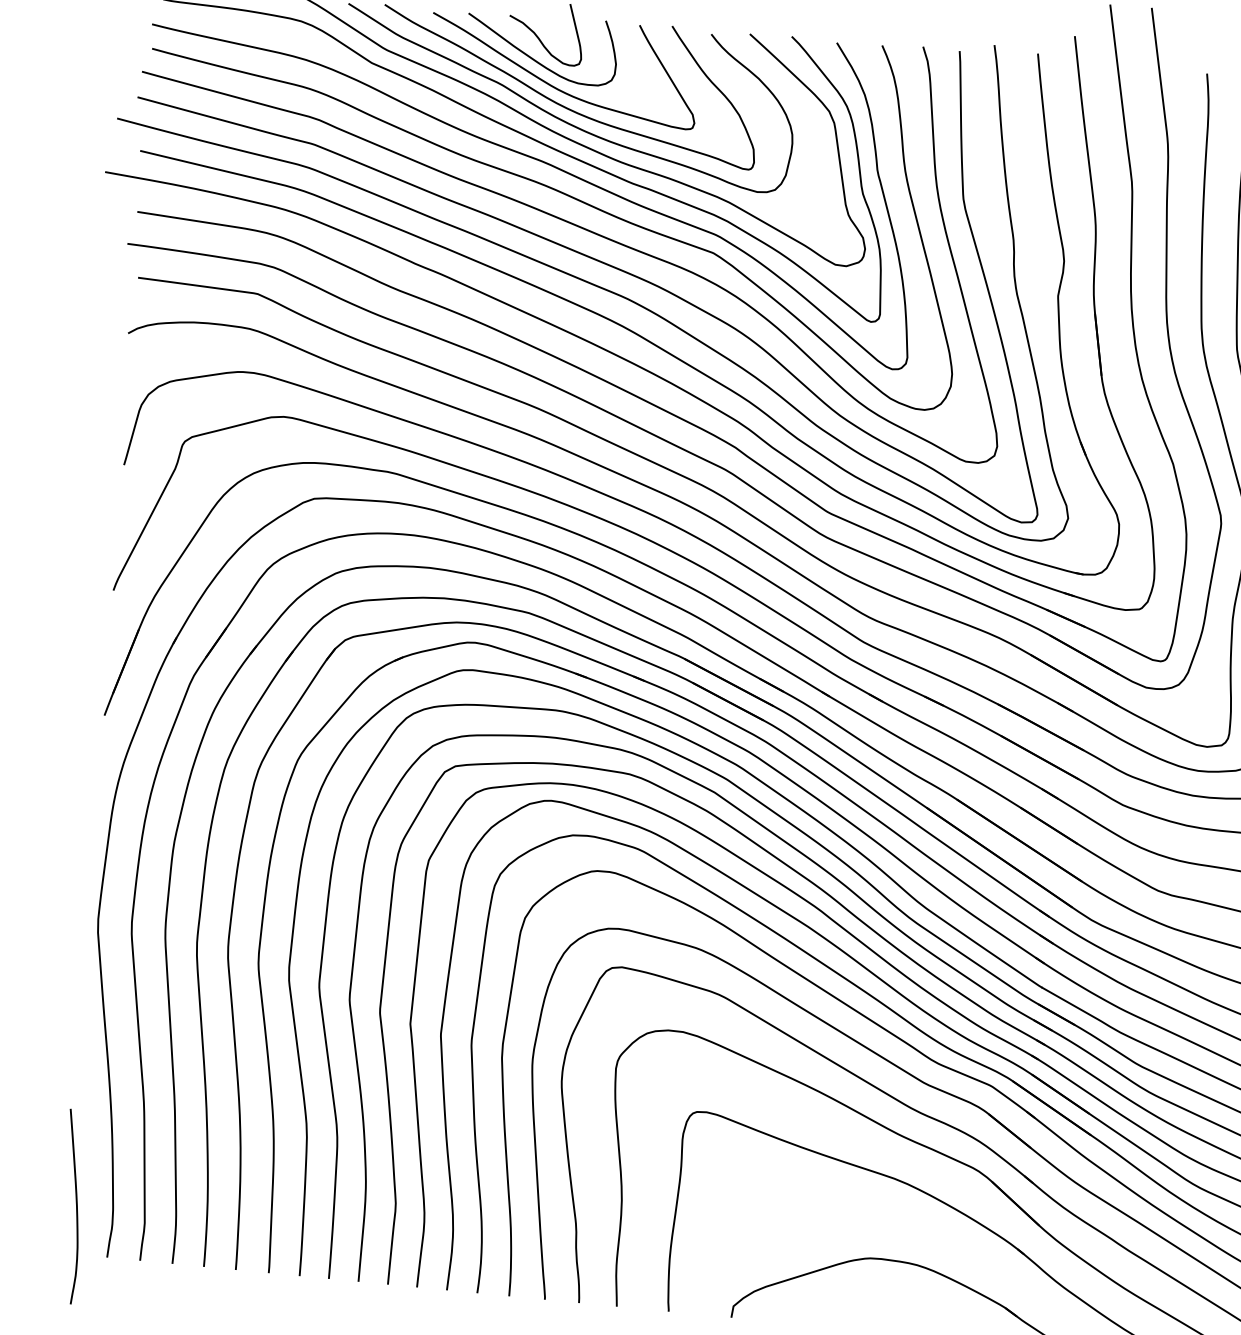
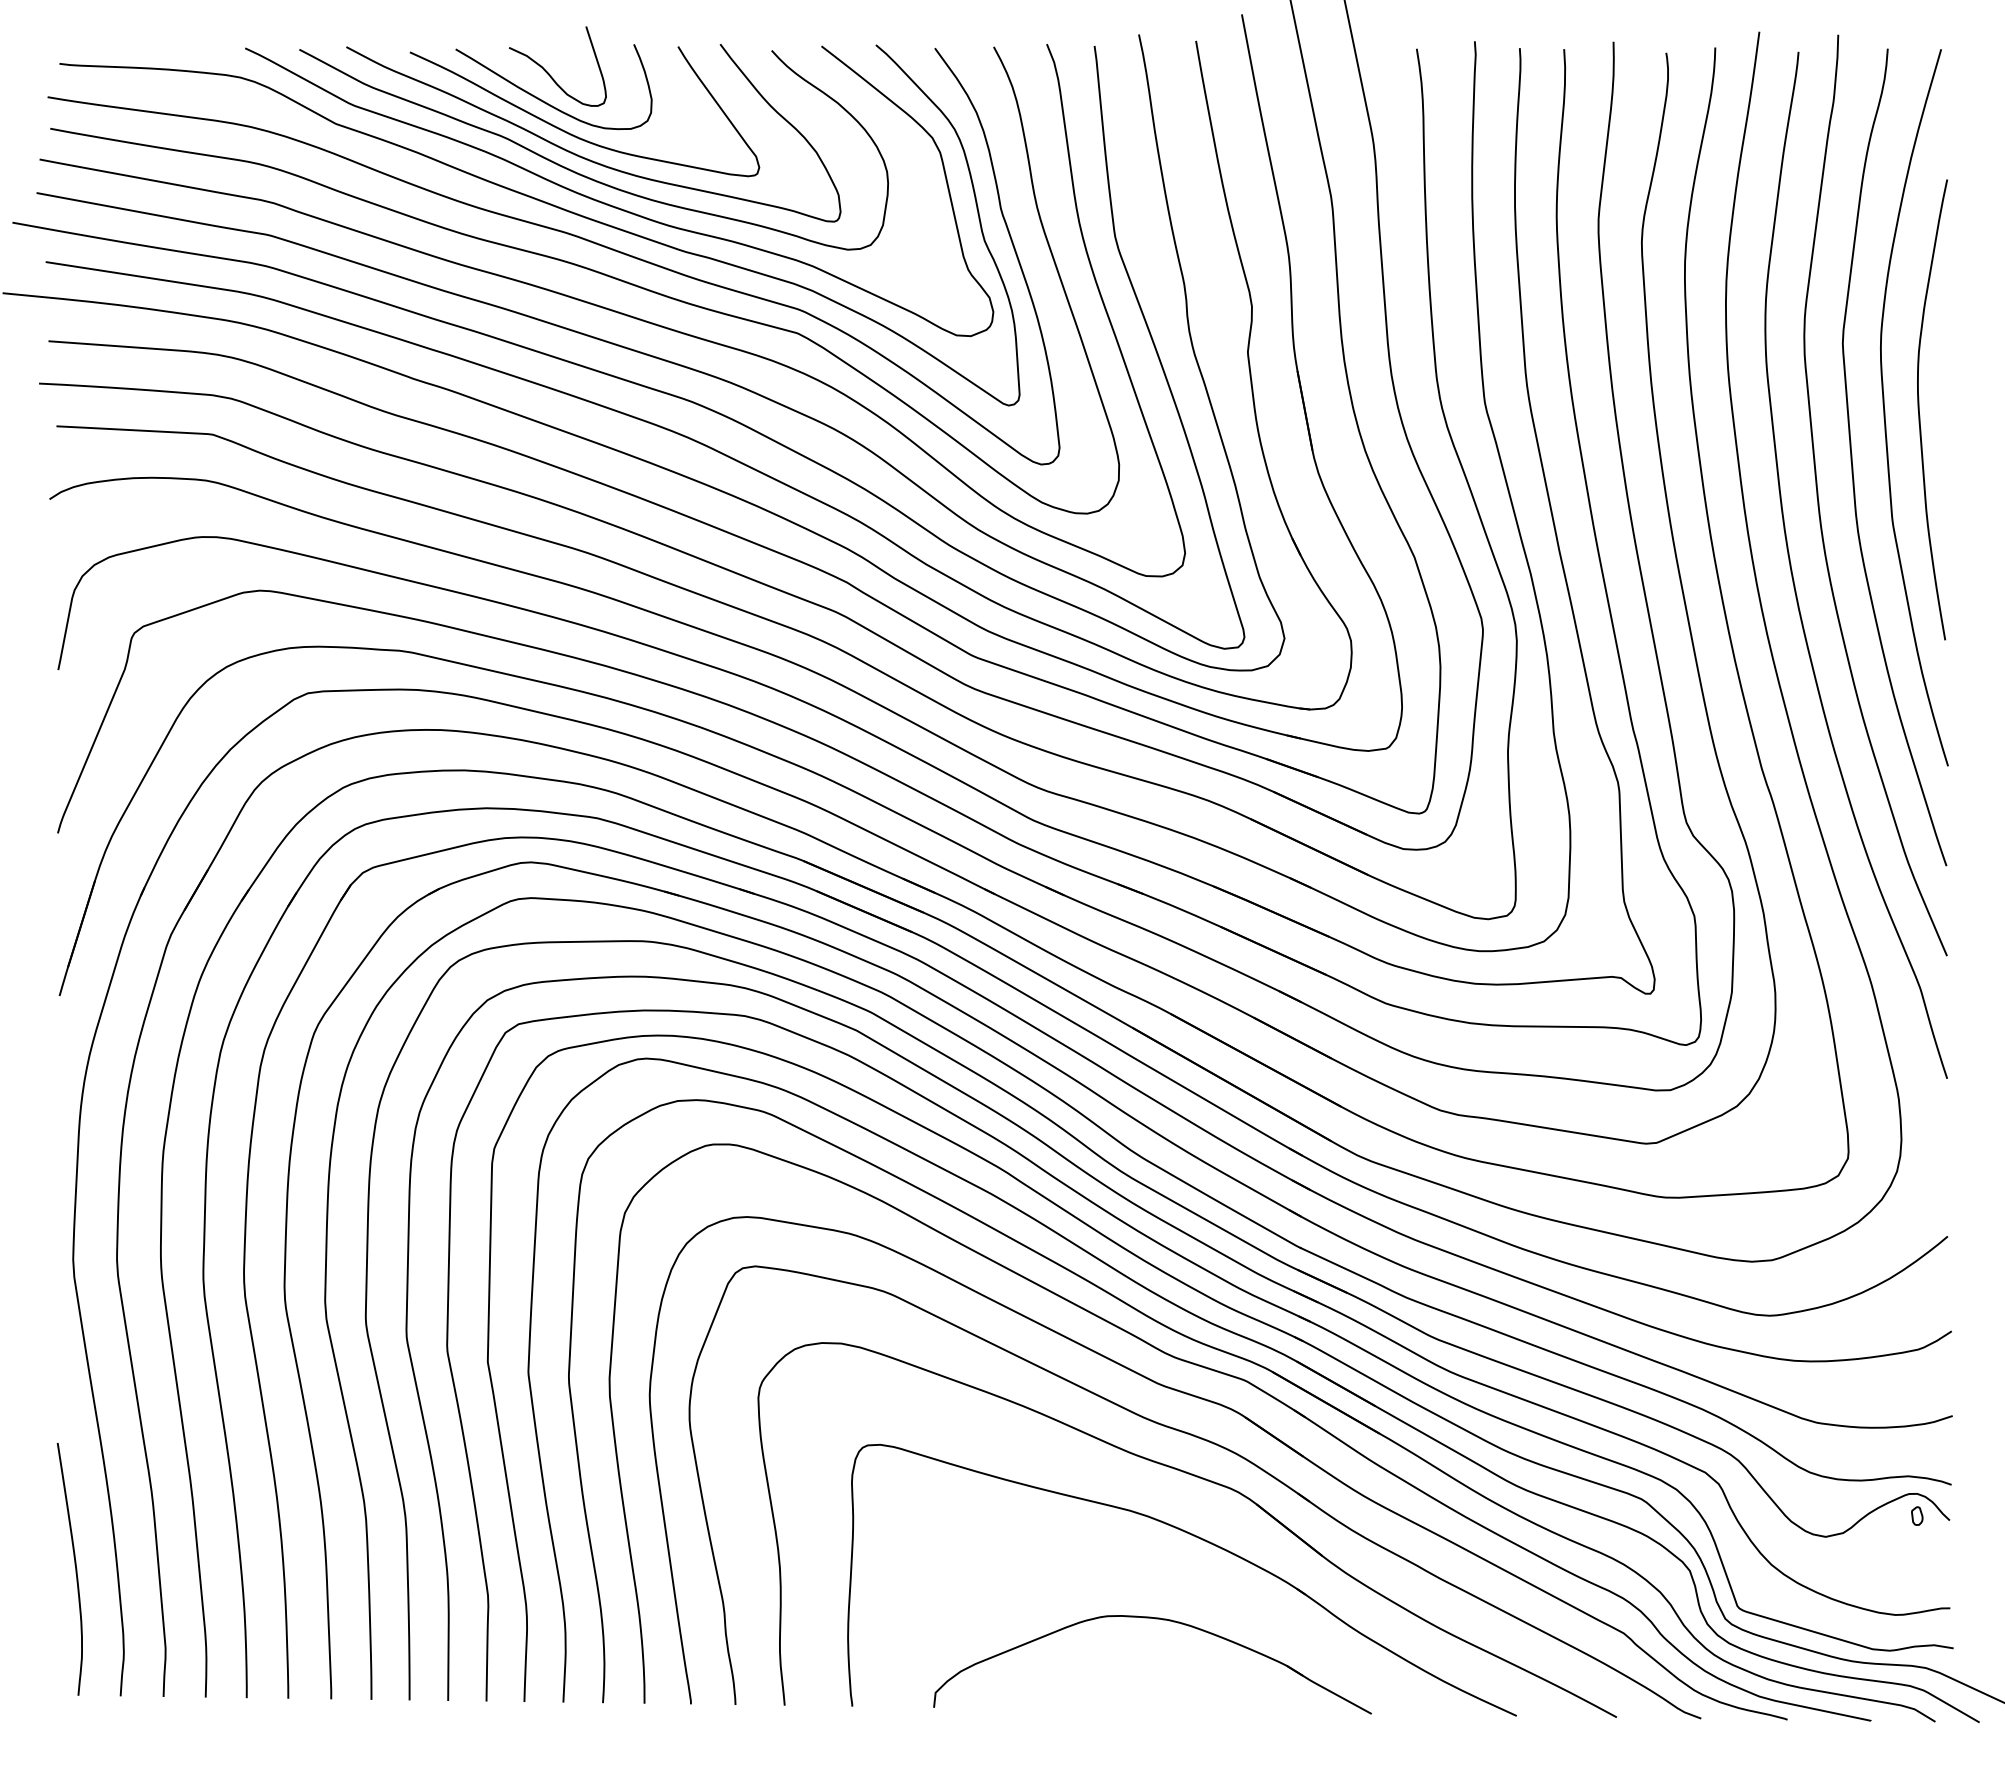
curve: (76, 1207) -> (75, 1569), moved

